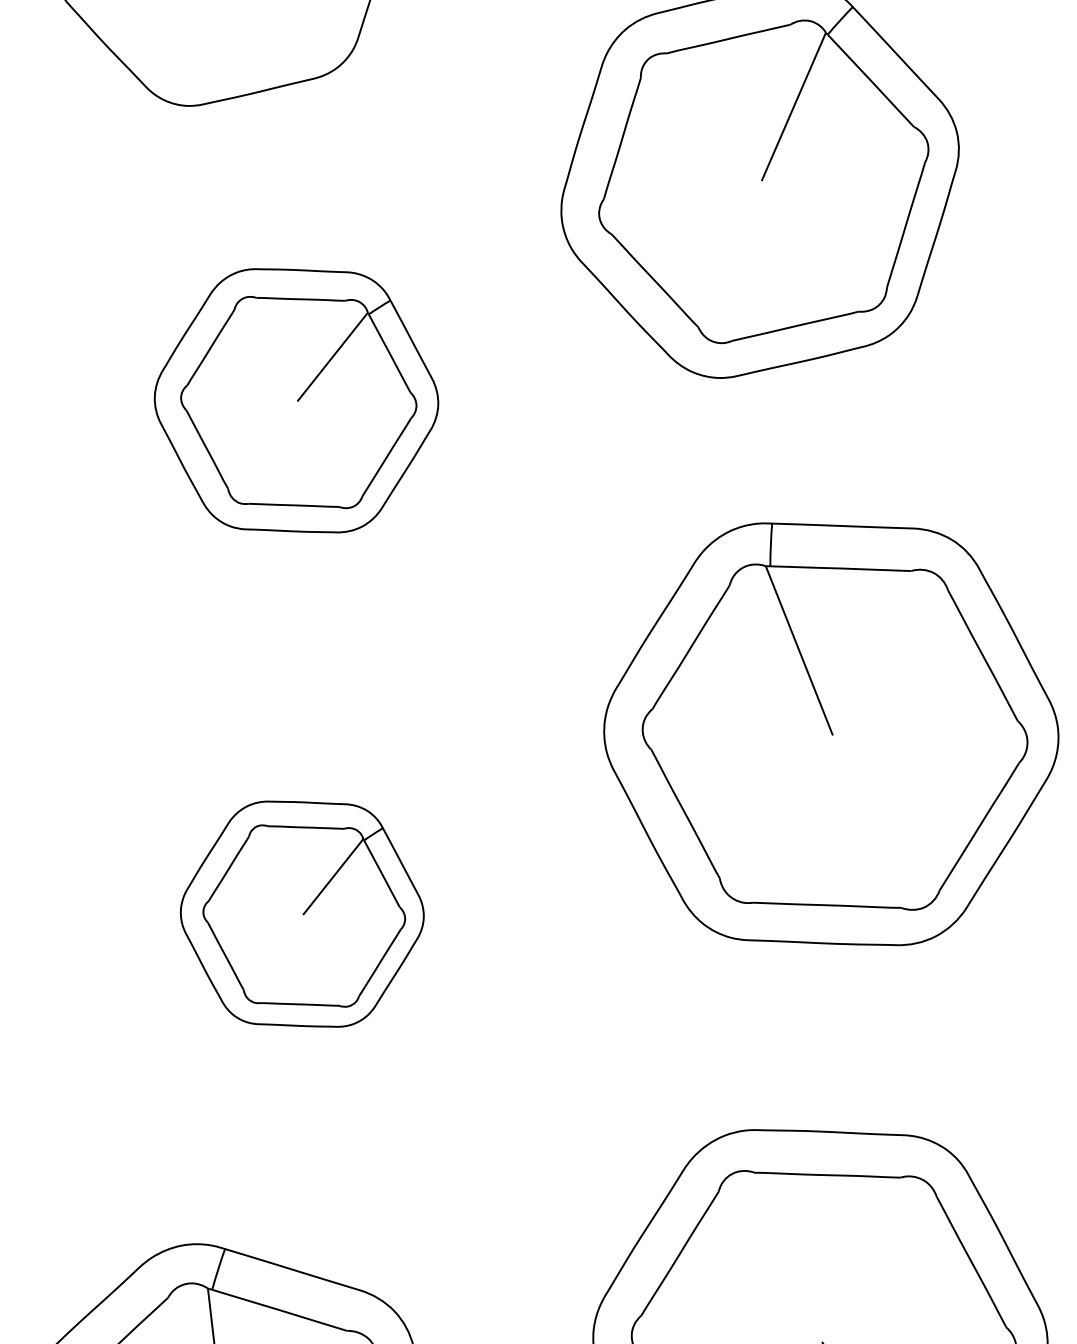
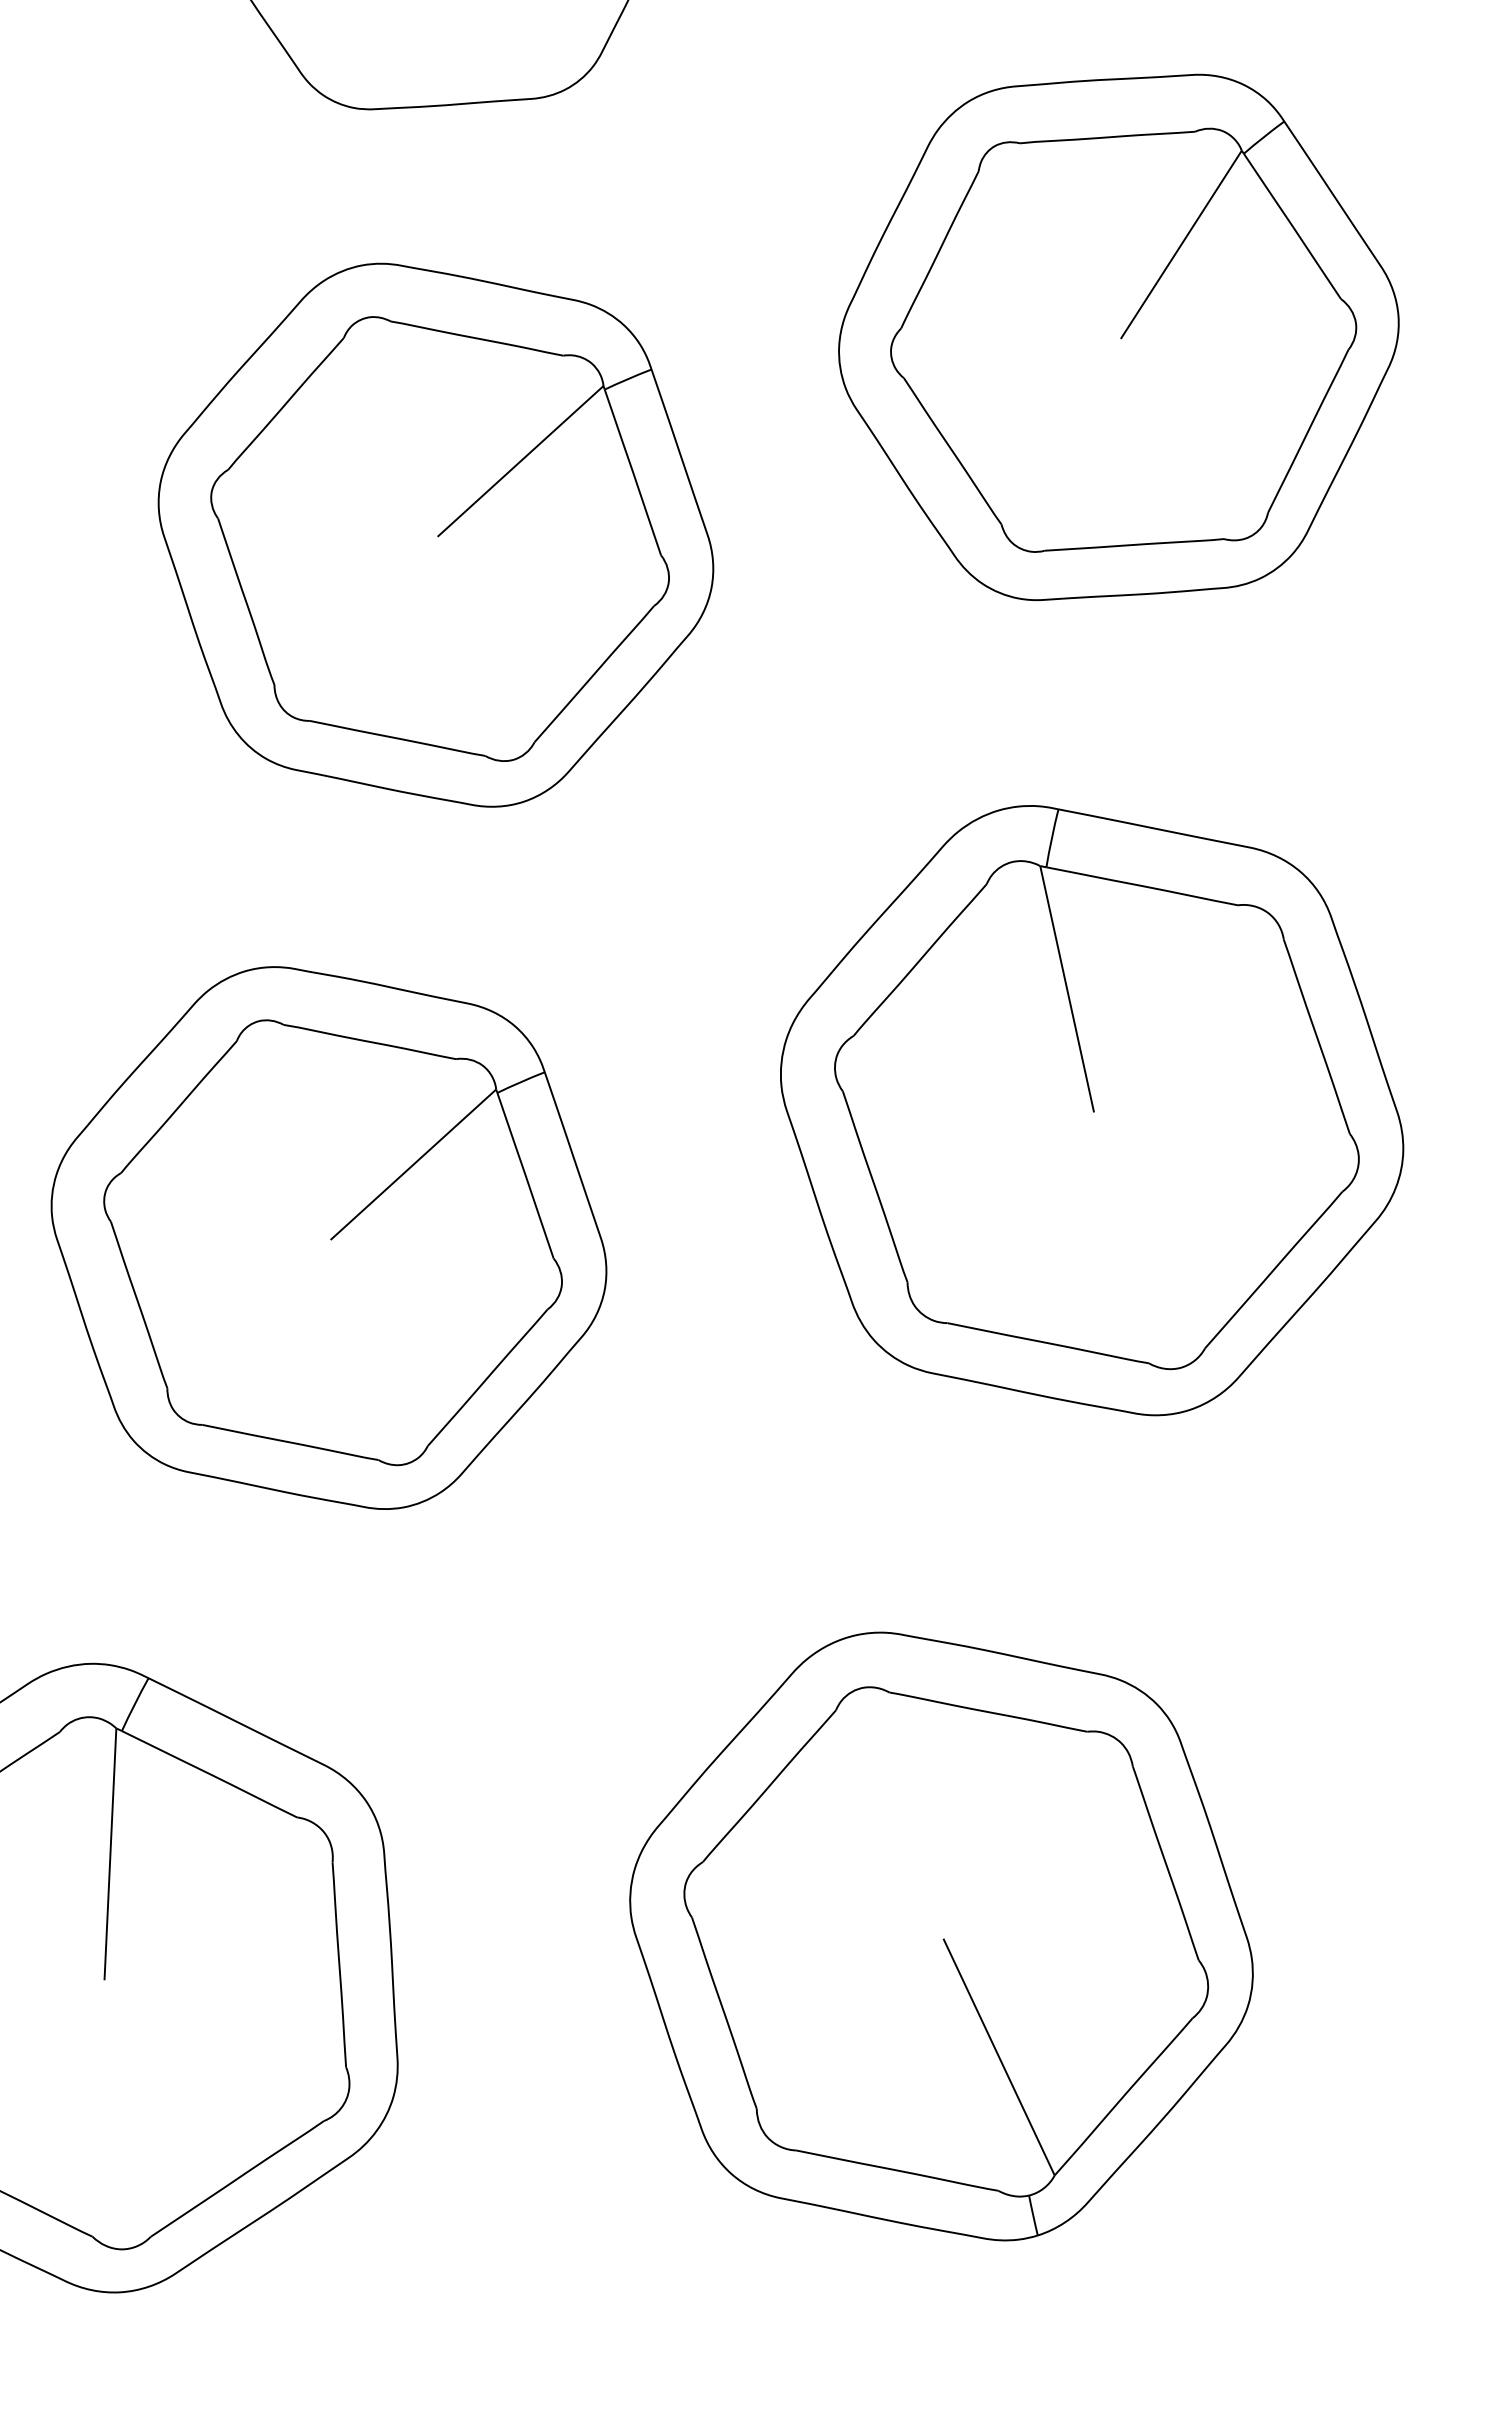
part: (296, 400) -> (435, 534), size x1.43
part: (301, 913) -> (328, 1237), size x1.67

